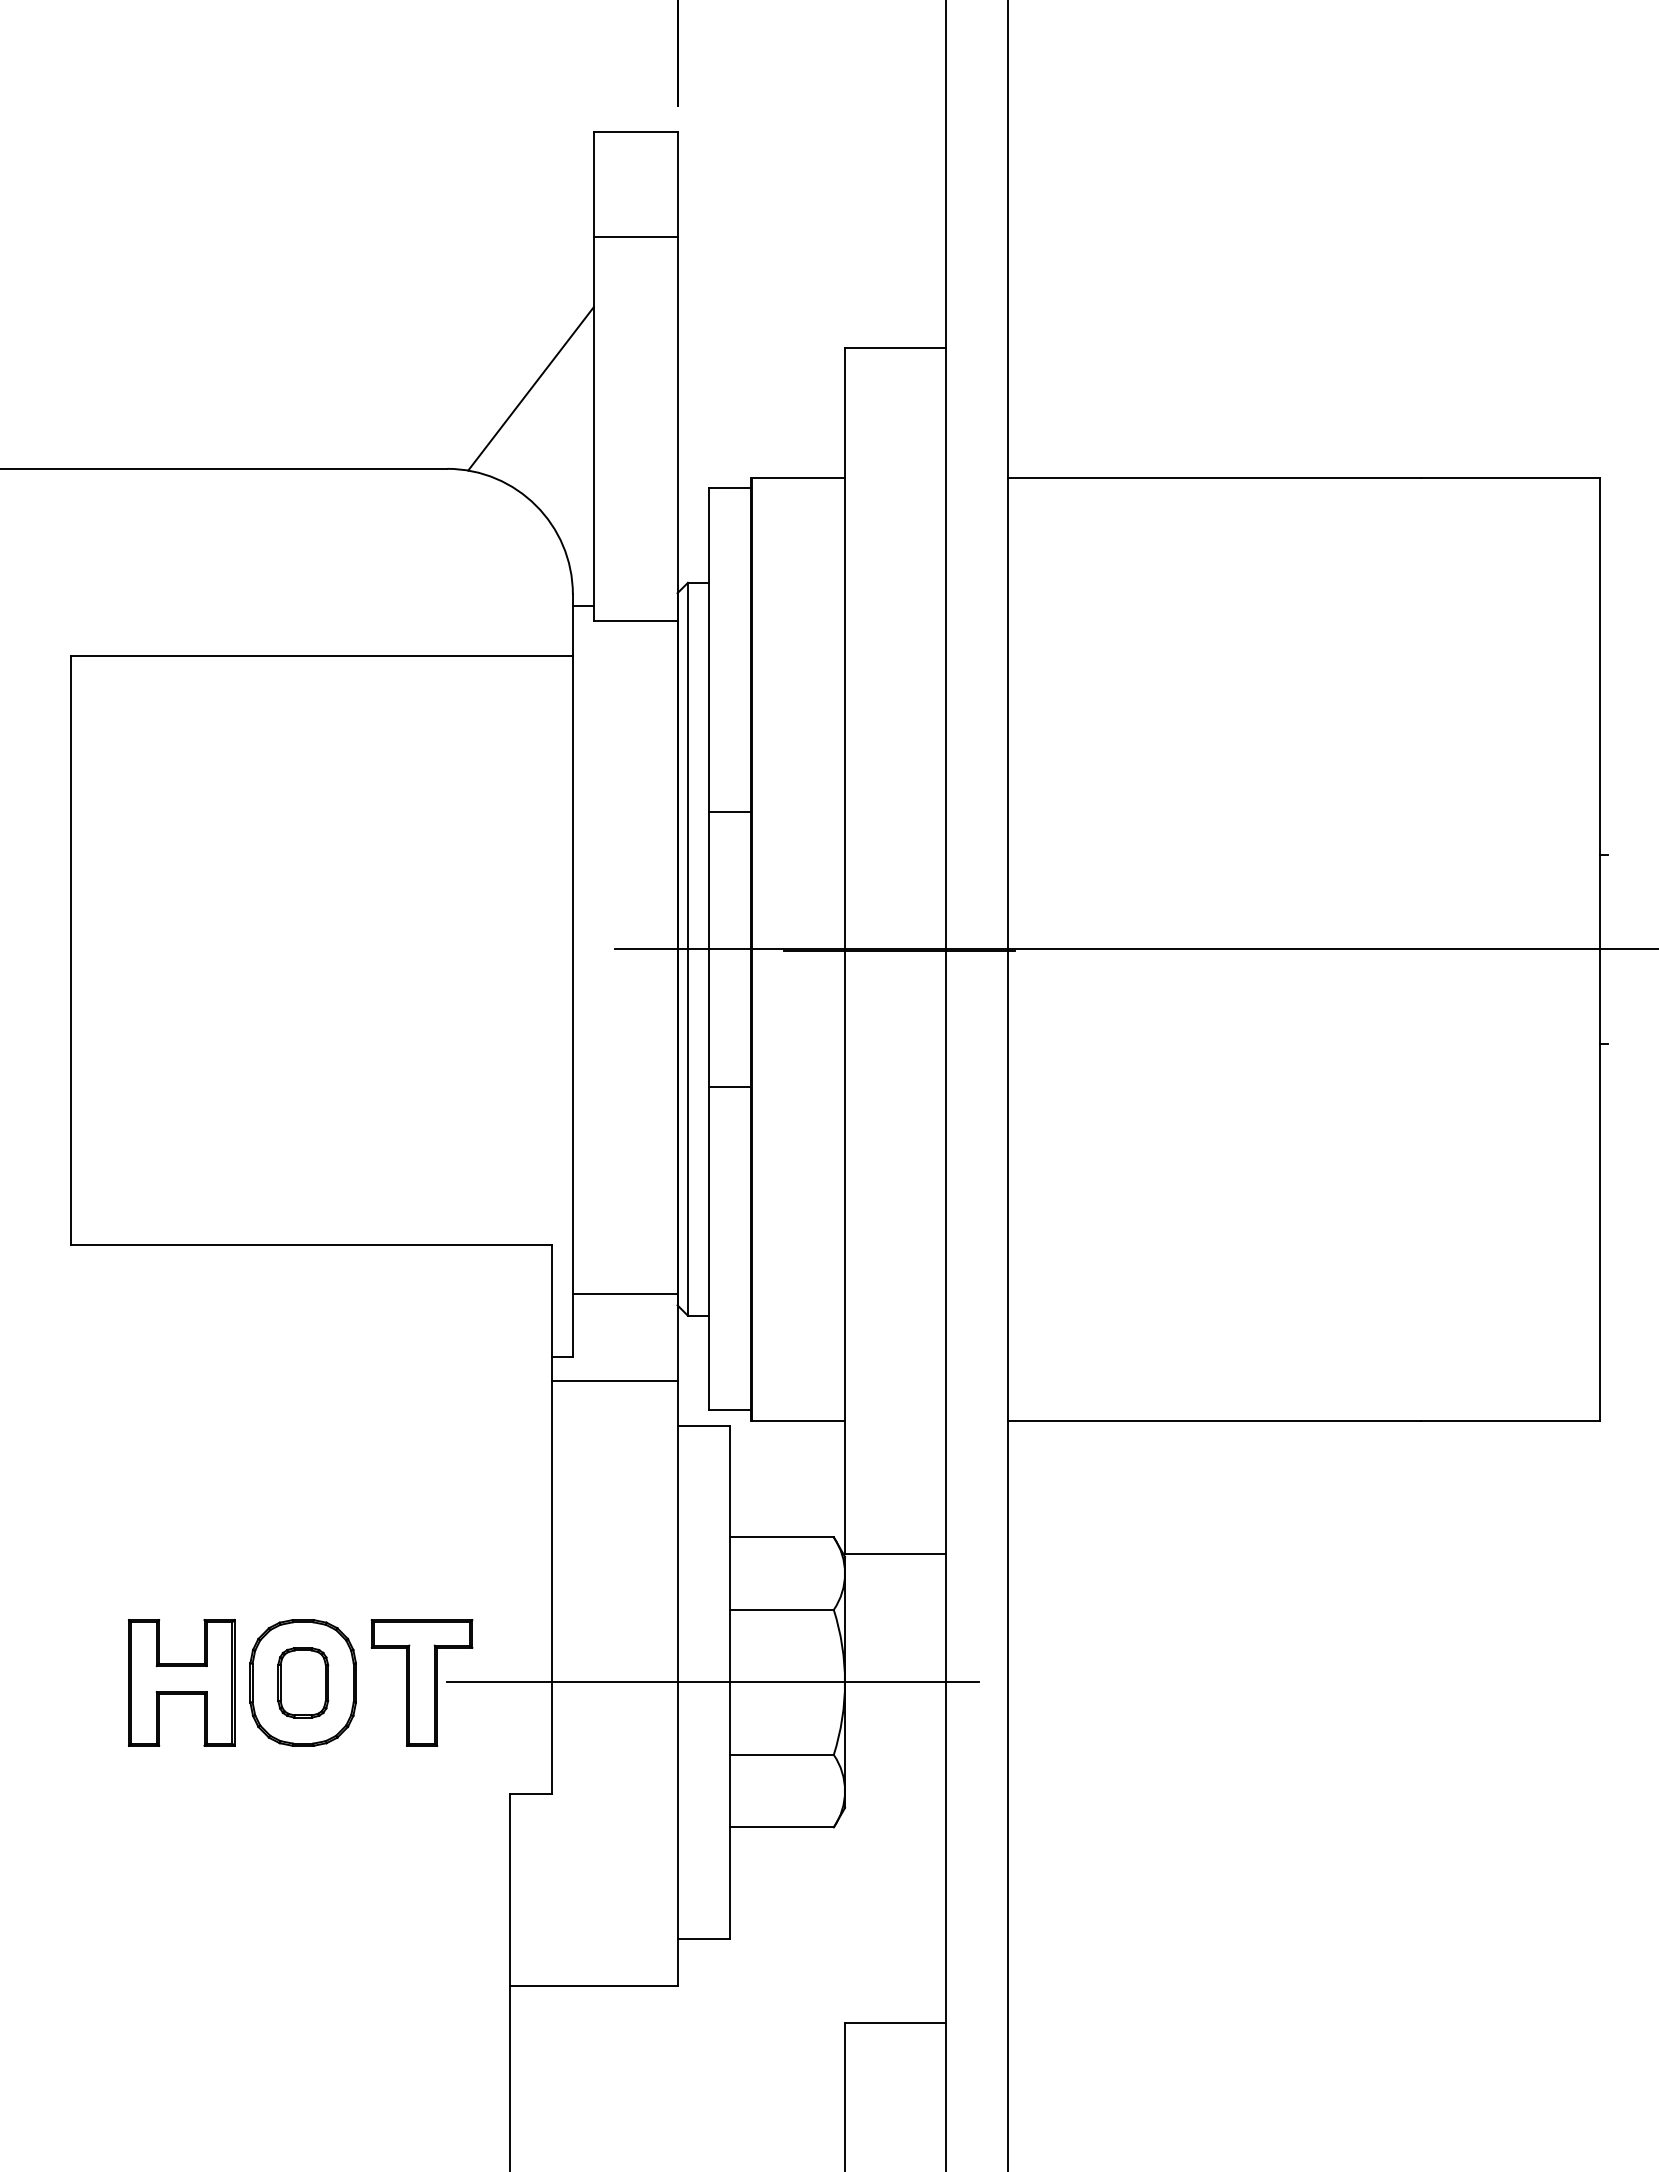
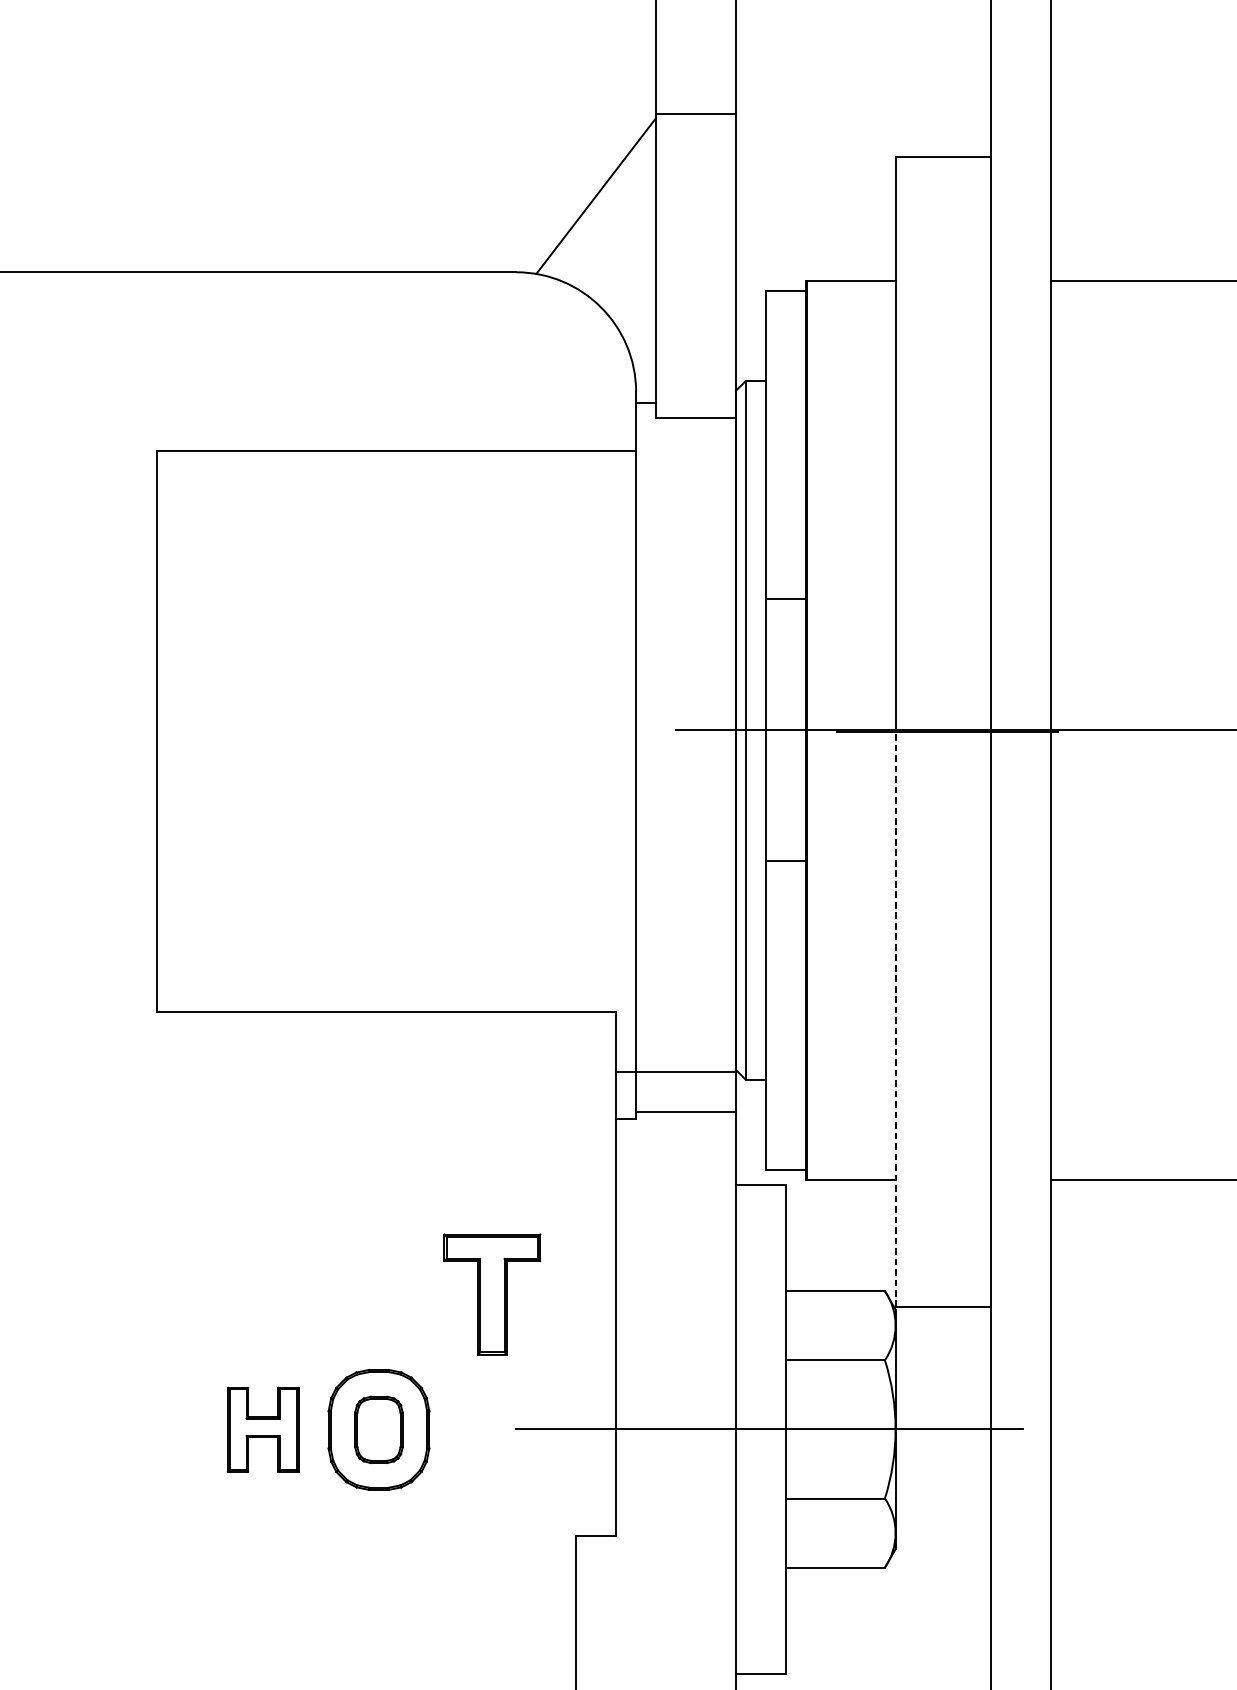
line: (635, 236) -> (695, 113), moved
line: (845, 1252) -> (896, 1019), solid -> dashed
line: (624, 1294) -> (685, 1111), moved
line: (614, 1381) -> (675, 1071), moved
part: (181, 1682) -> (262, 1429), size x0.7
part: (421, 1682) -> (491, 1294), moved

